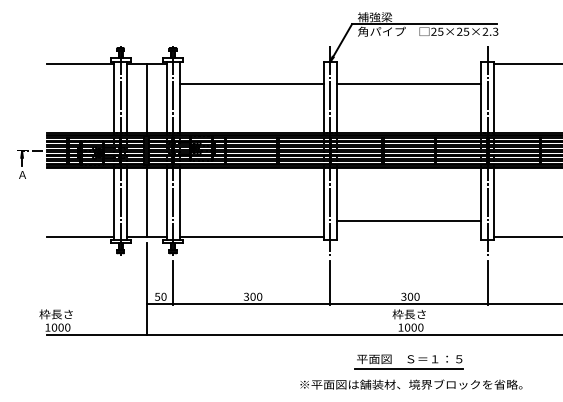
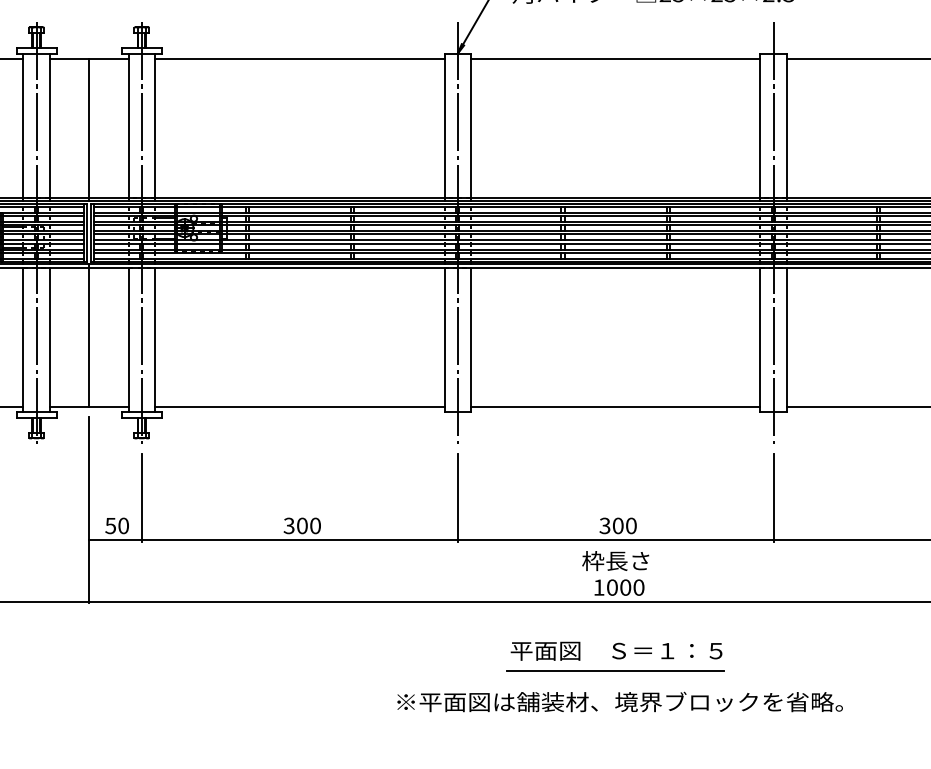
line: (251, 84) -> (299, 59), moved
line: (409, 84) -> (616, 59), moved
line: (409, 221) -> (616, 406), moved

